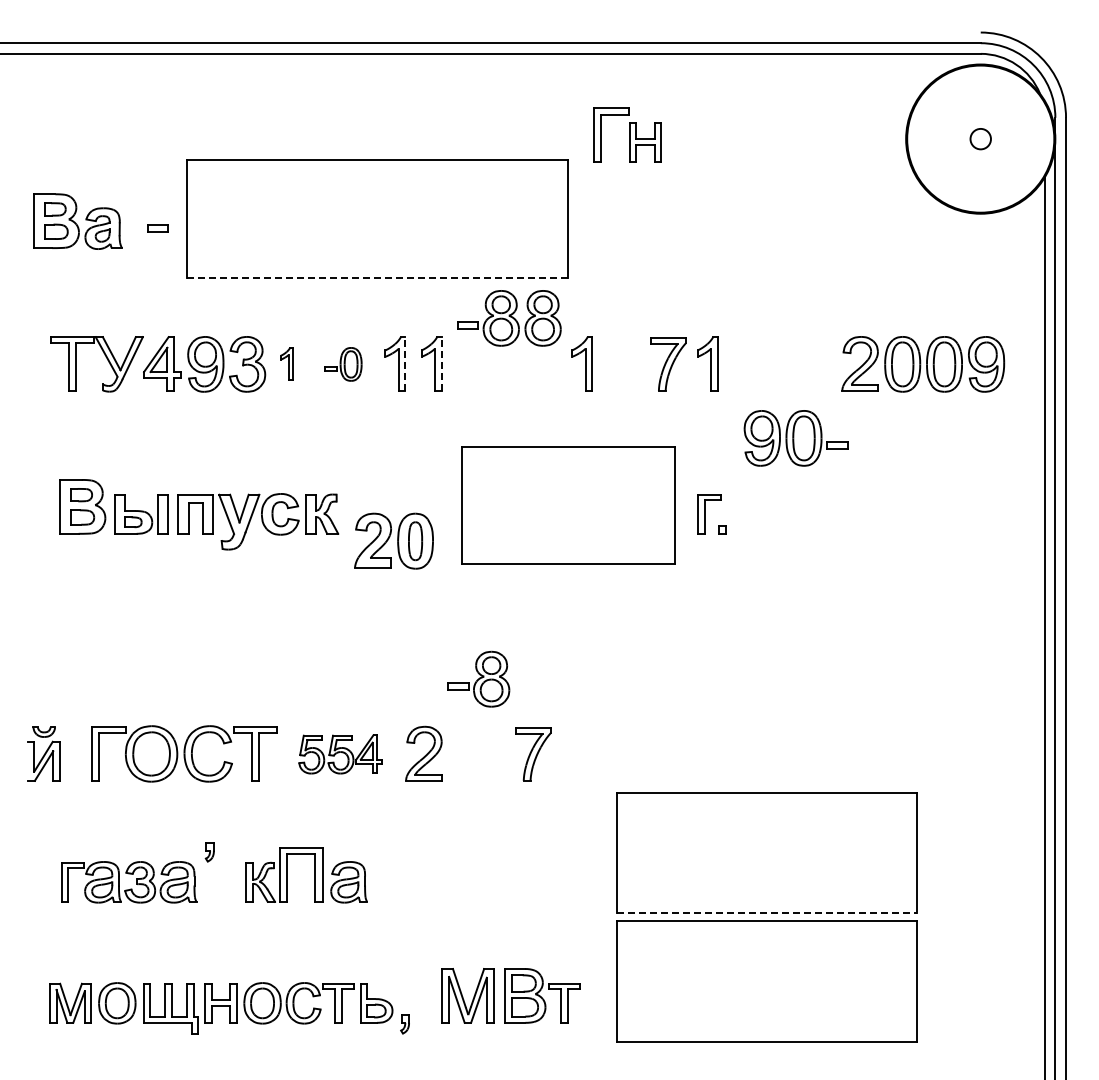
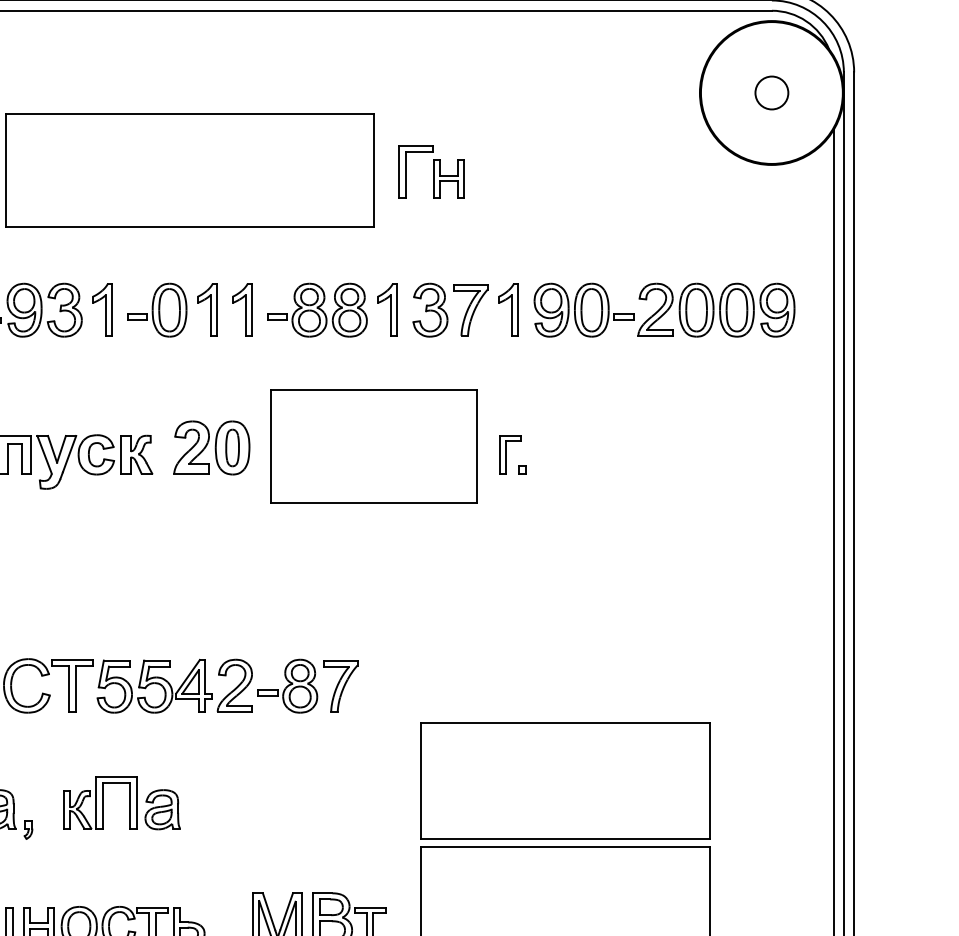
part: (627, 134) -> (431, 171), moved
circle: (980, 139) -> (771, 93), size x1.67
line: (377, 277) -> (190, 226), dashed -> solid
part: (509, 318) -> (317, 310), moved
part: (286, 363) -> (102, 309), size x1.67
line: (405, 363) -> (217, 309), dashed -> solid
line: (441, 363) -> (251, 309), dashed -> solid
part: (343, 364) -> (157, 310), size x1.67
part: (626, 364) -> (430, 310), added
part: (795, 438) -> (583, 310), moved
part: (393, 540) -> (211, 447), moved
part: (478, 678) -> (287, 685), moved
part: (340, 754) -> (154, 686), size x1.43
part: (209, 852) -> (28, 830), moved
line: (766, 912) -> (565, 838), dashed -> solid

